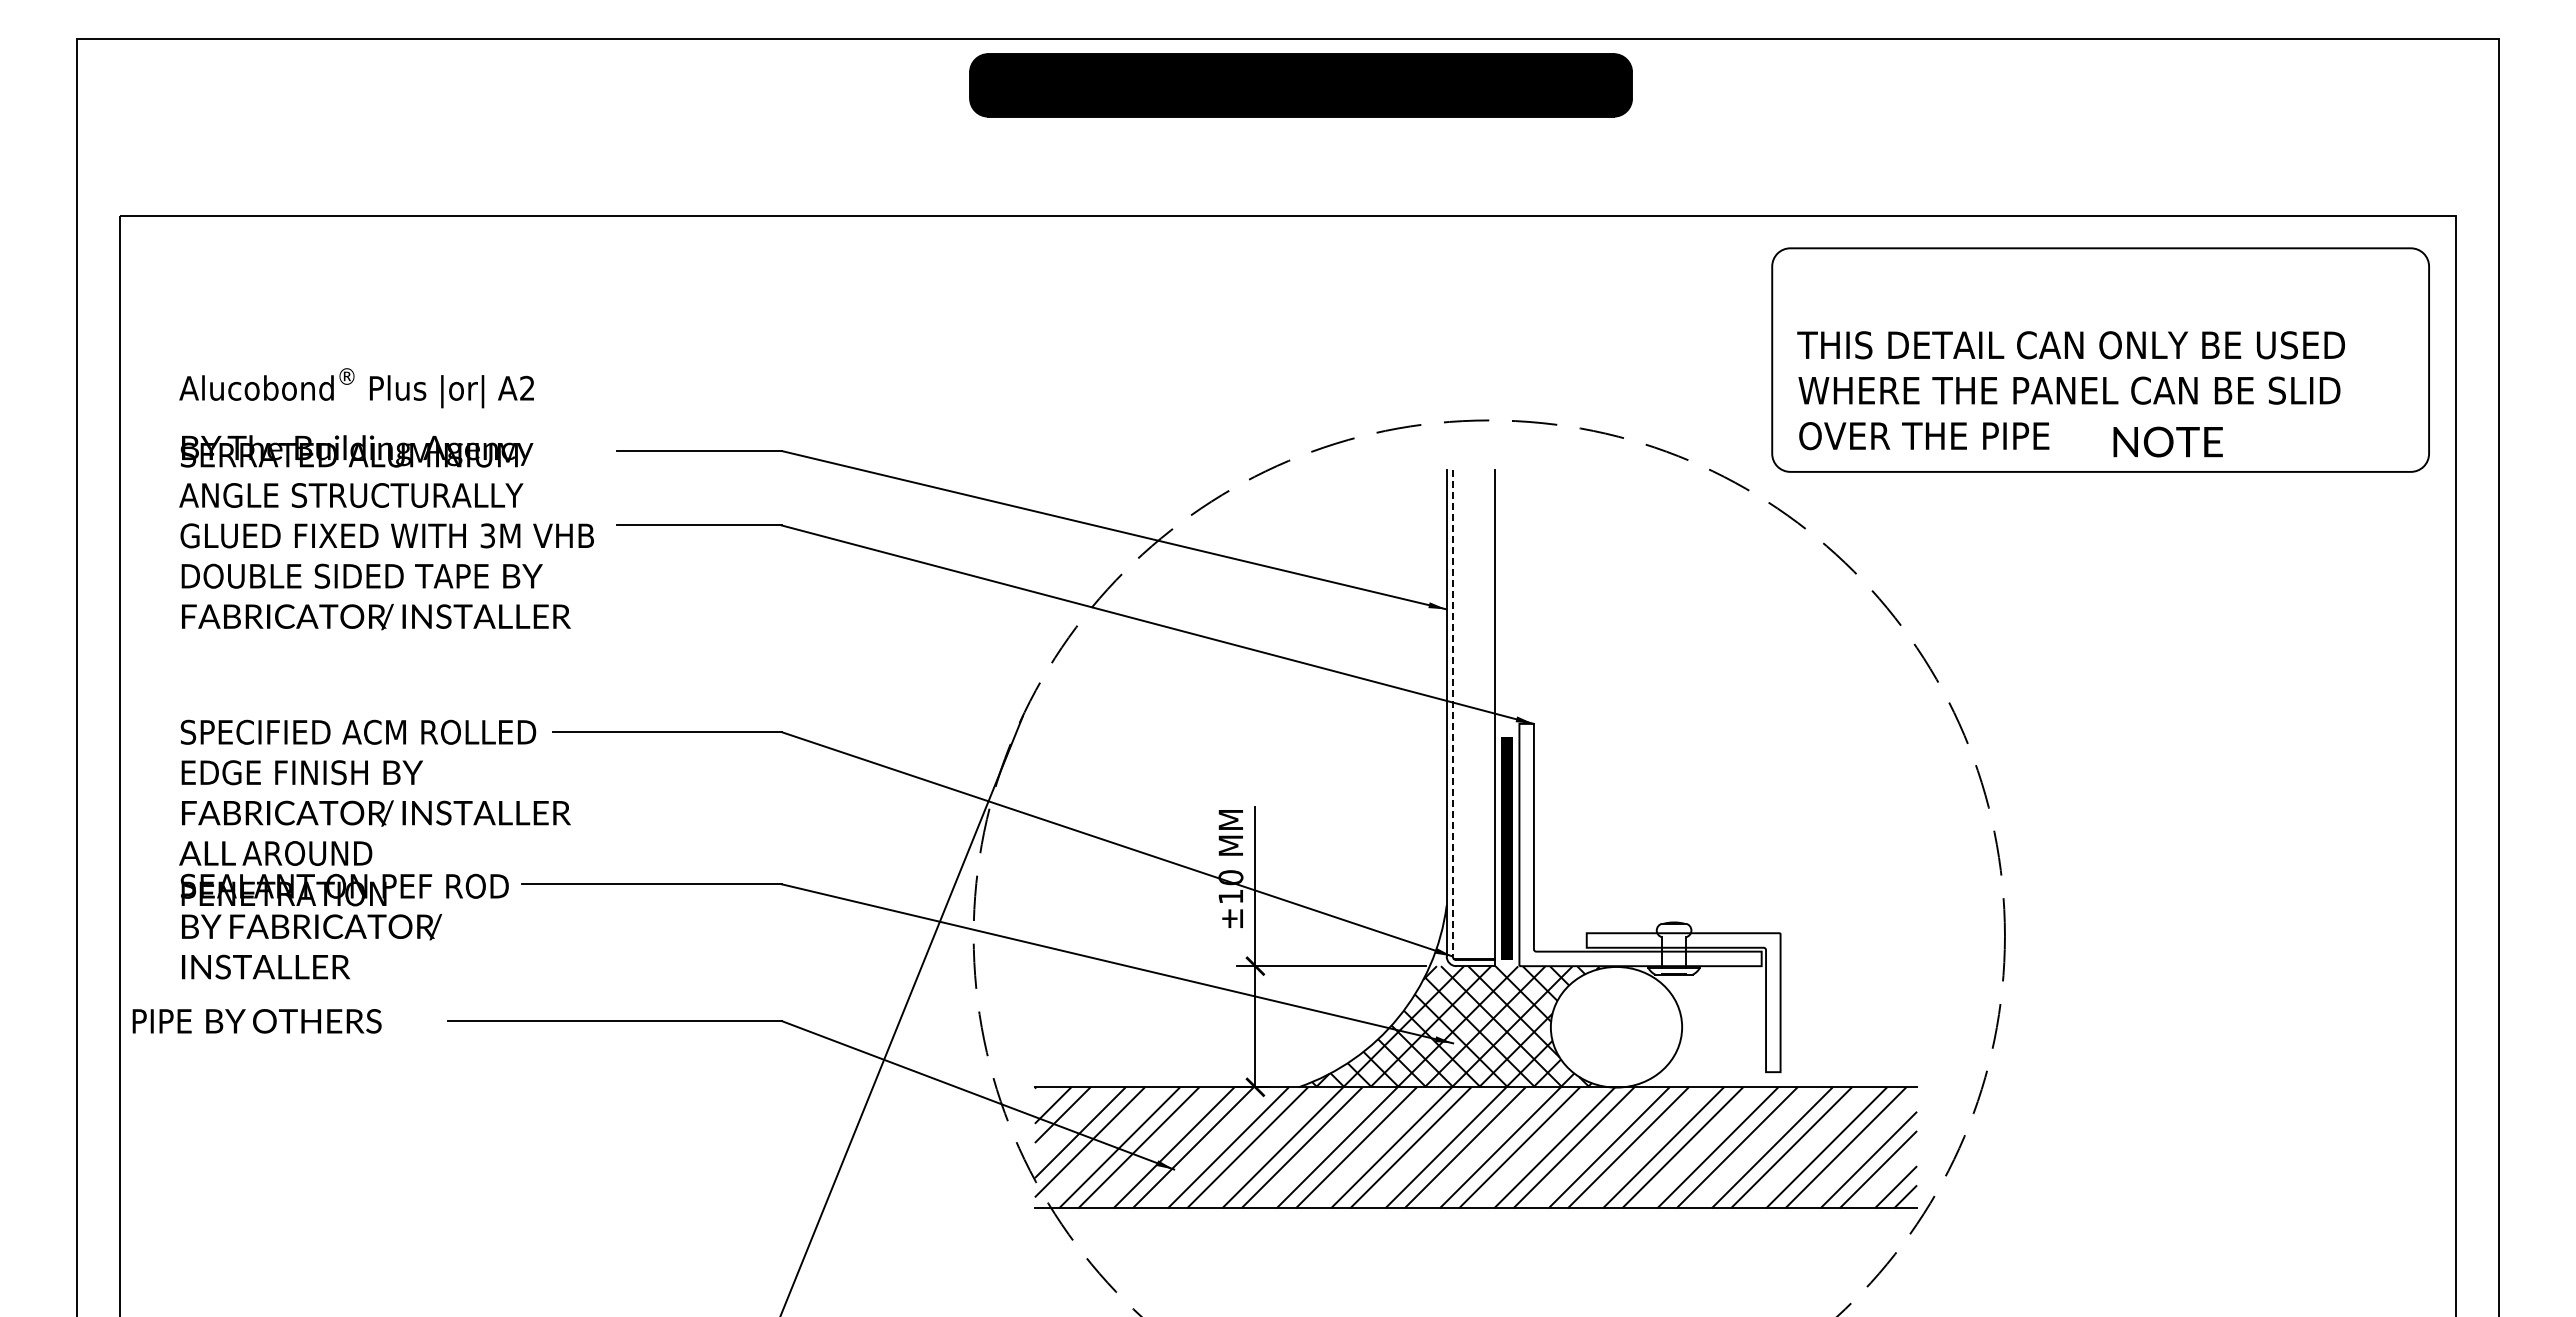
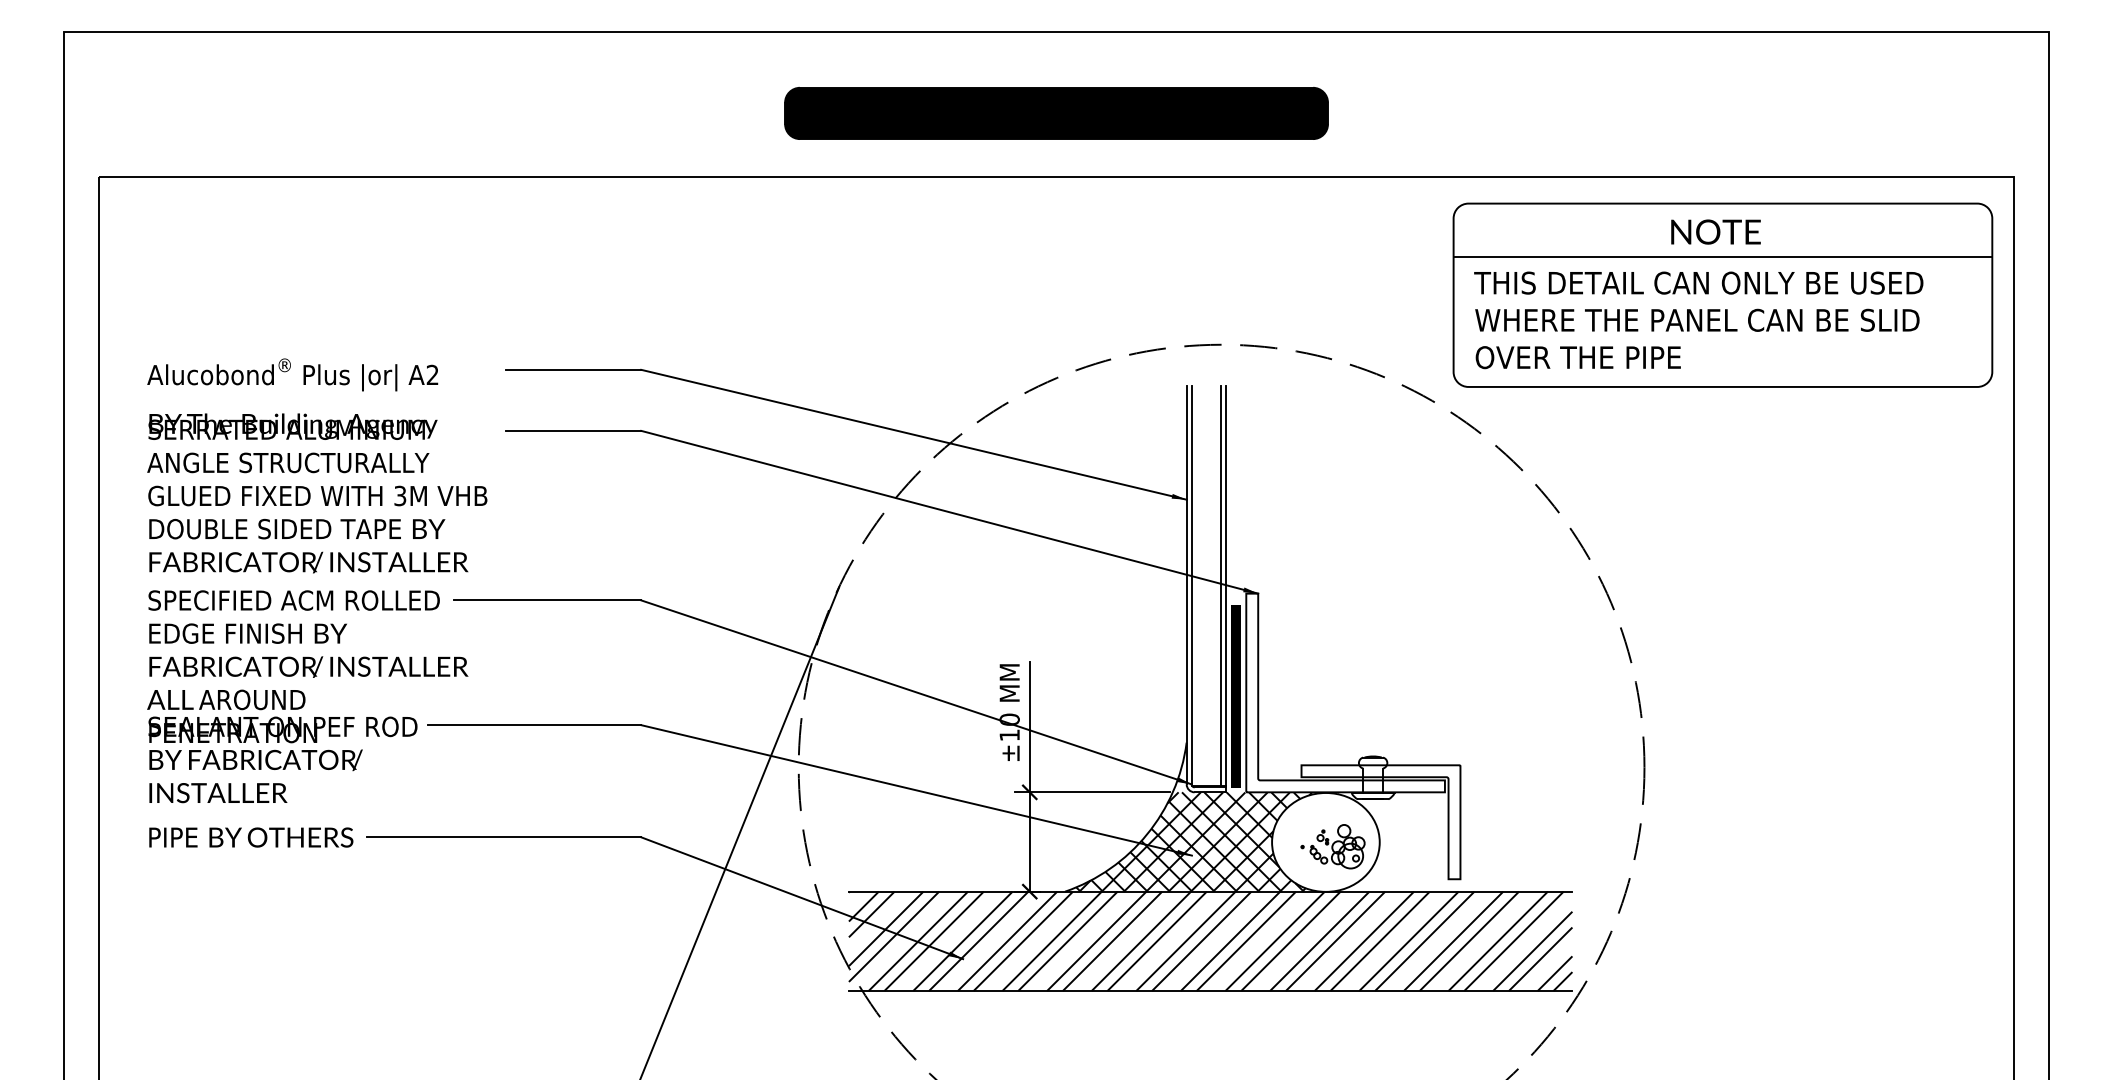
part: (1300, 85) -> (1056, 113), moved
line: (2100, 313) -> (1722, 257), added
text: (2167, 441) -> (1715, 231), moved
text: (386, 499) -> (317, 466), moved
line: (1452, 713) -> (1191, 585), dashed -> solid
line: (1489, 714) -> (1221, 585), added
text: (256, 1021) -> (250, 837), moved
part: (1624, 1032) -> (1332, 846), added

